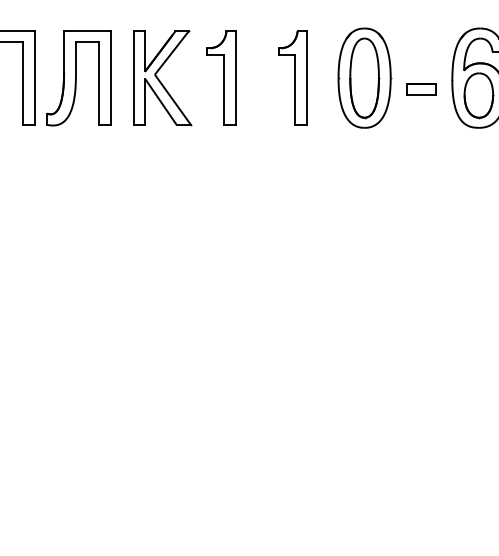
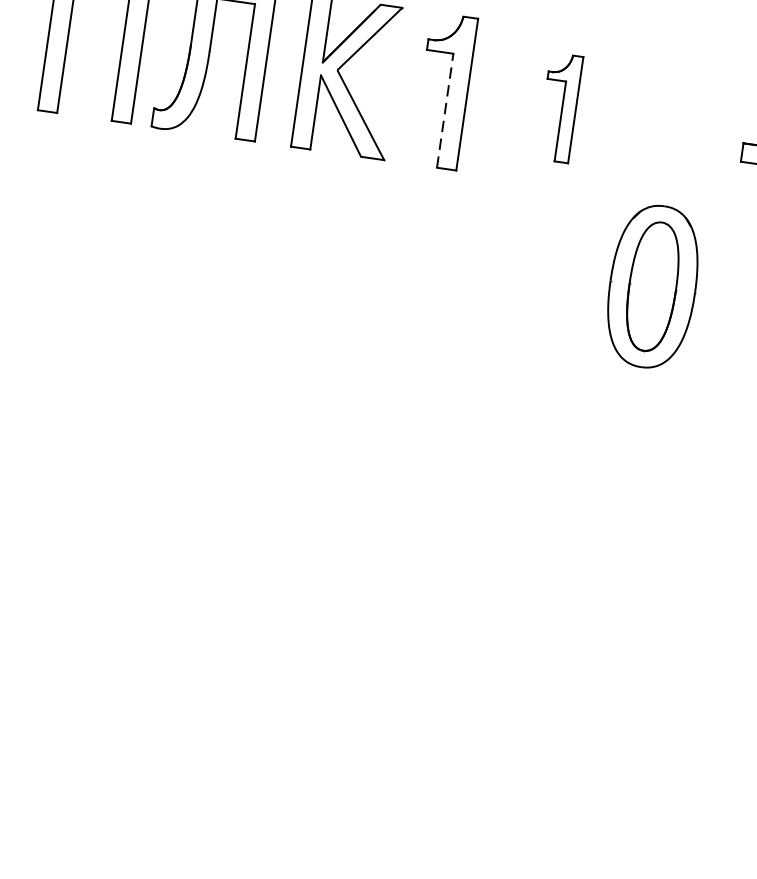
part: (292, 77) -> (559, 106), size x0.7
part: (364, 77) -> (652, 285), moved
line: (223, 89) -> (445, 110), solid -> dashed

